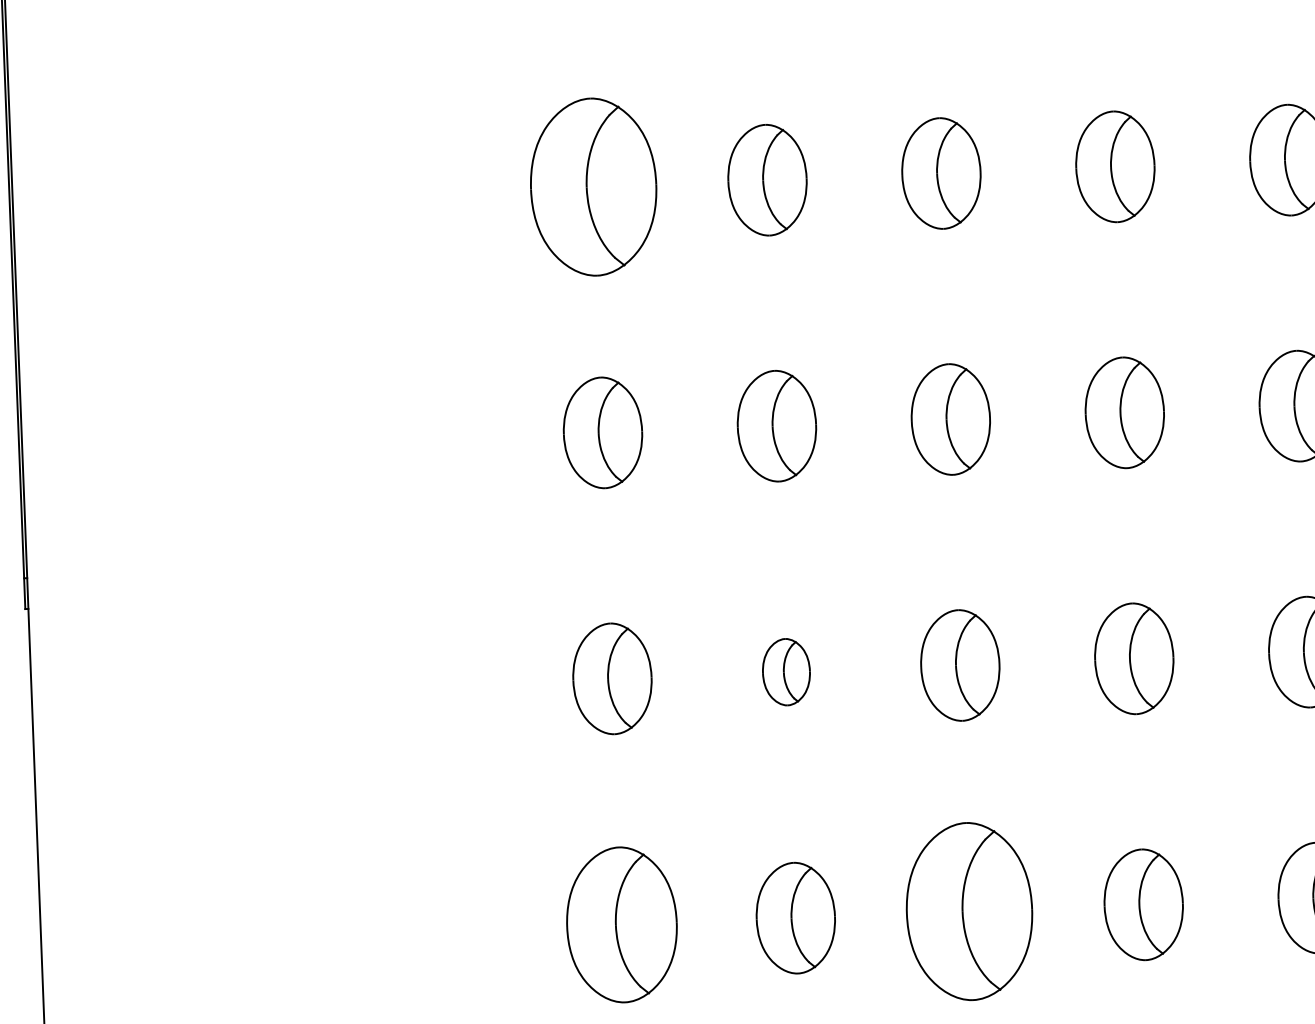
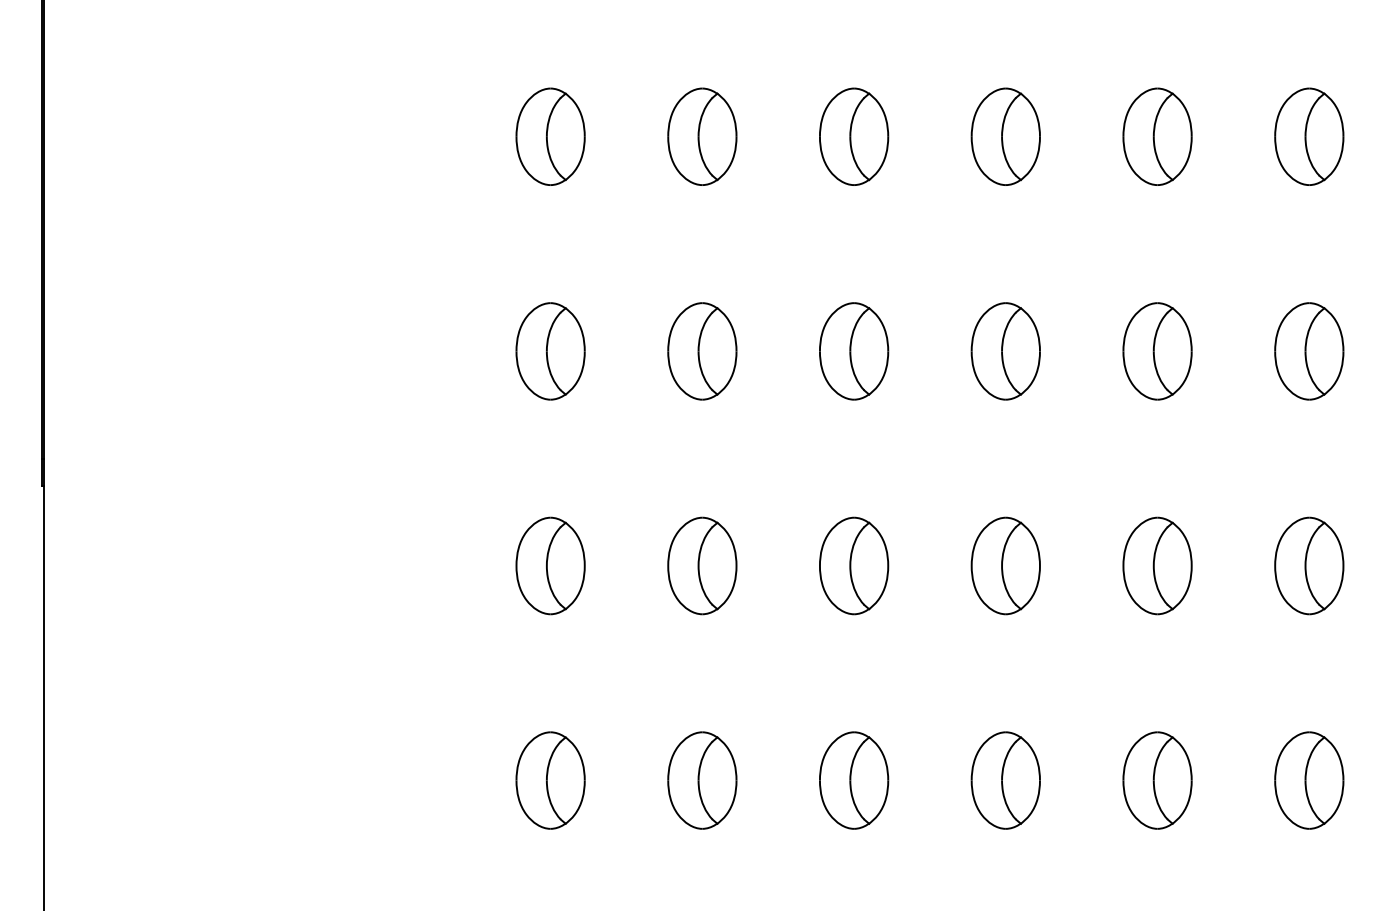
part: (593, 186) -> (550, 136), size x0.62
part: (786, 671) -> (702, 565), size x1.67
part: (970, 911) -> (854, 780), size x0.62
part: (621, 924) -> (550, 780), size x0.71

